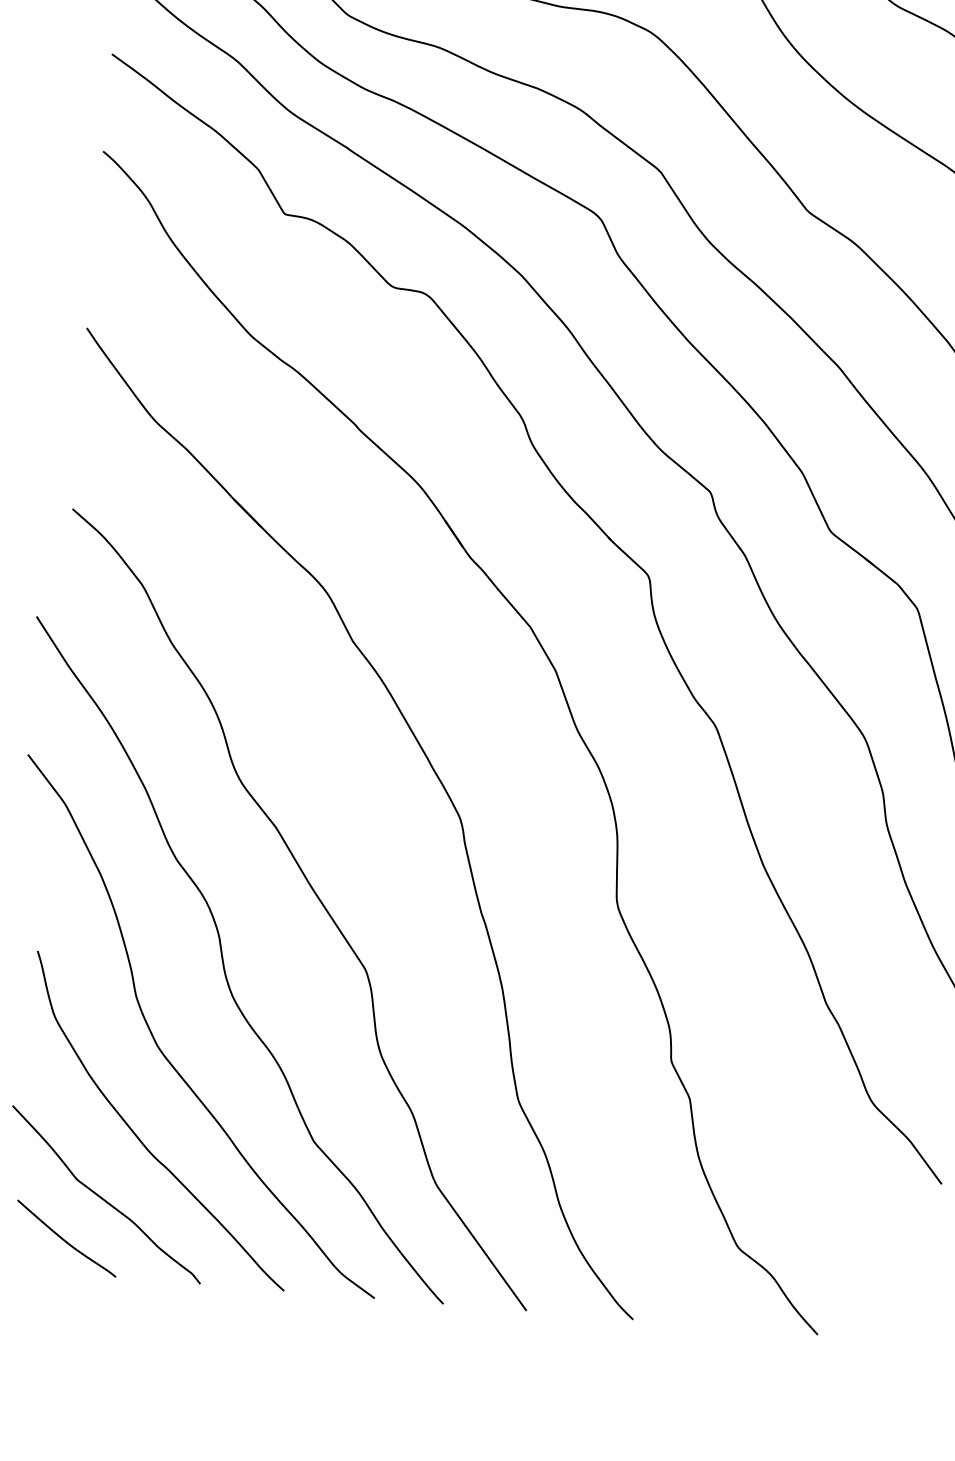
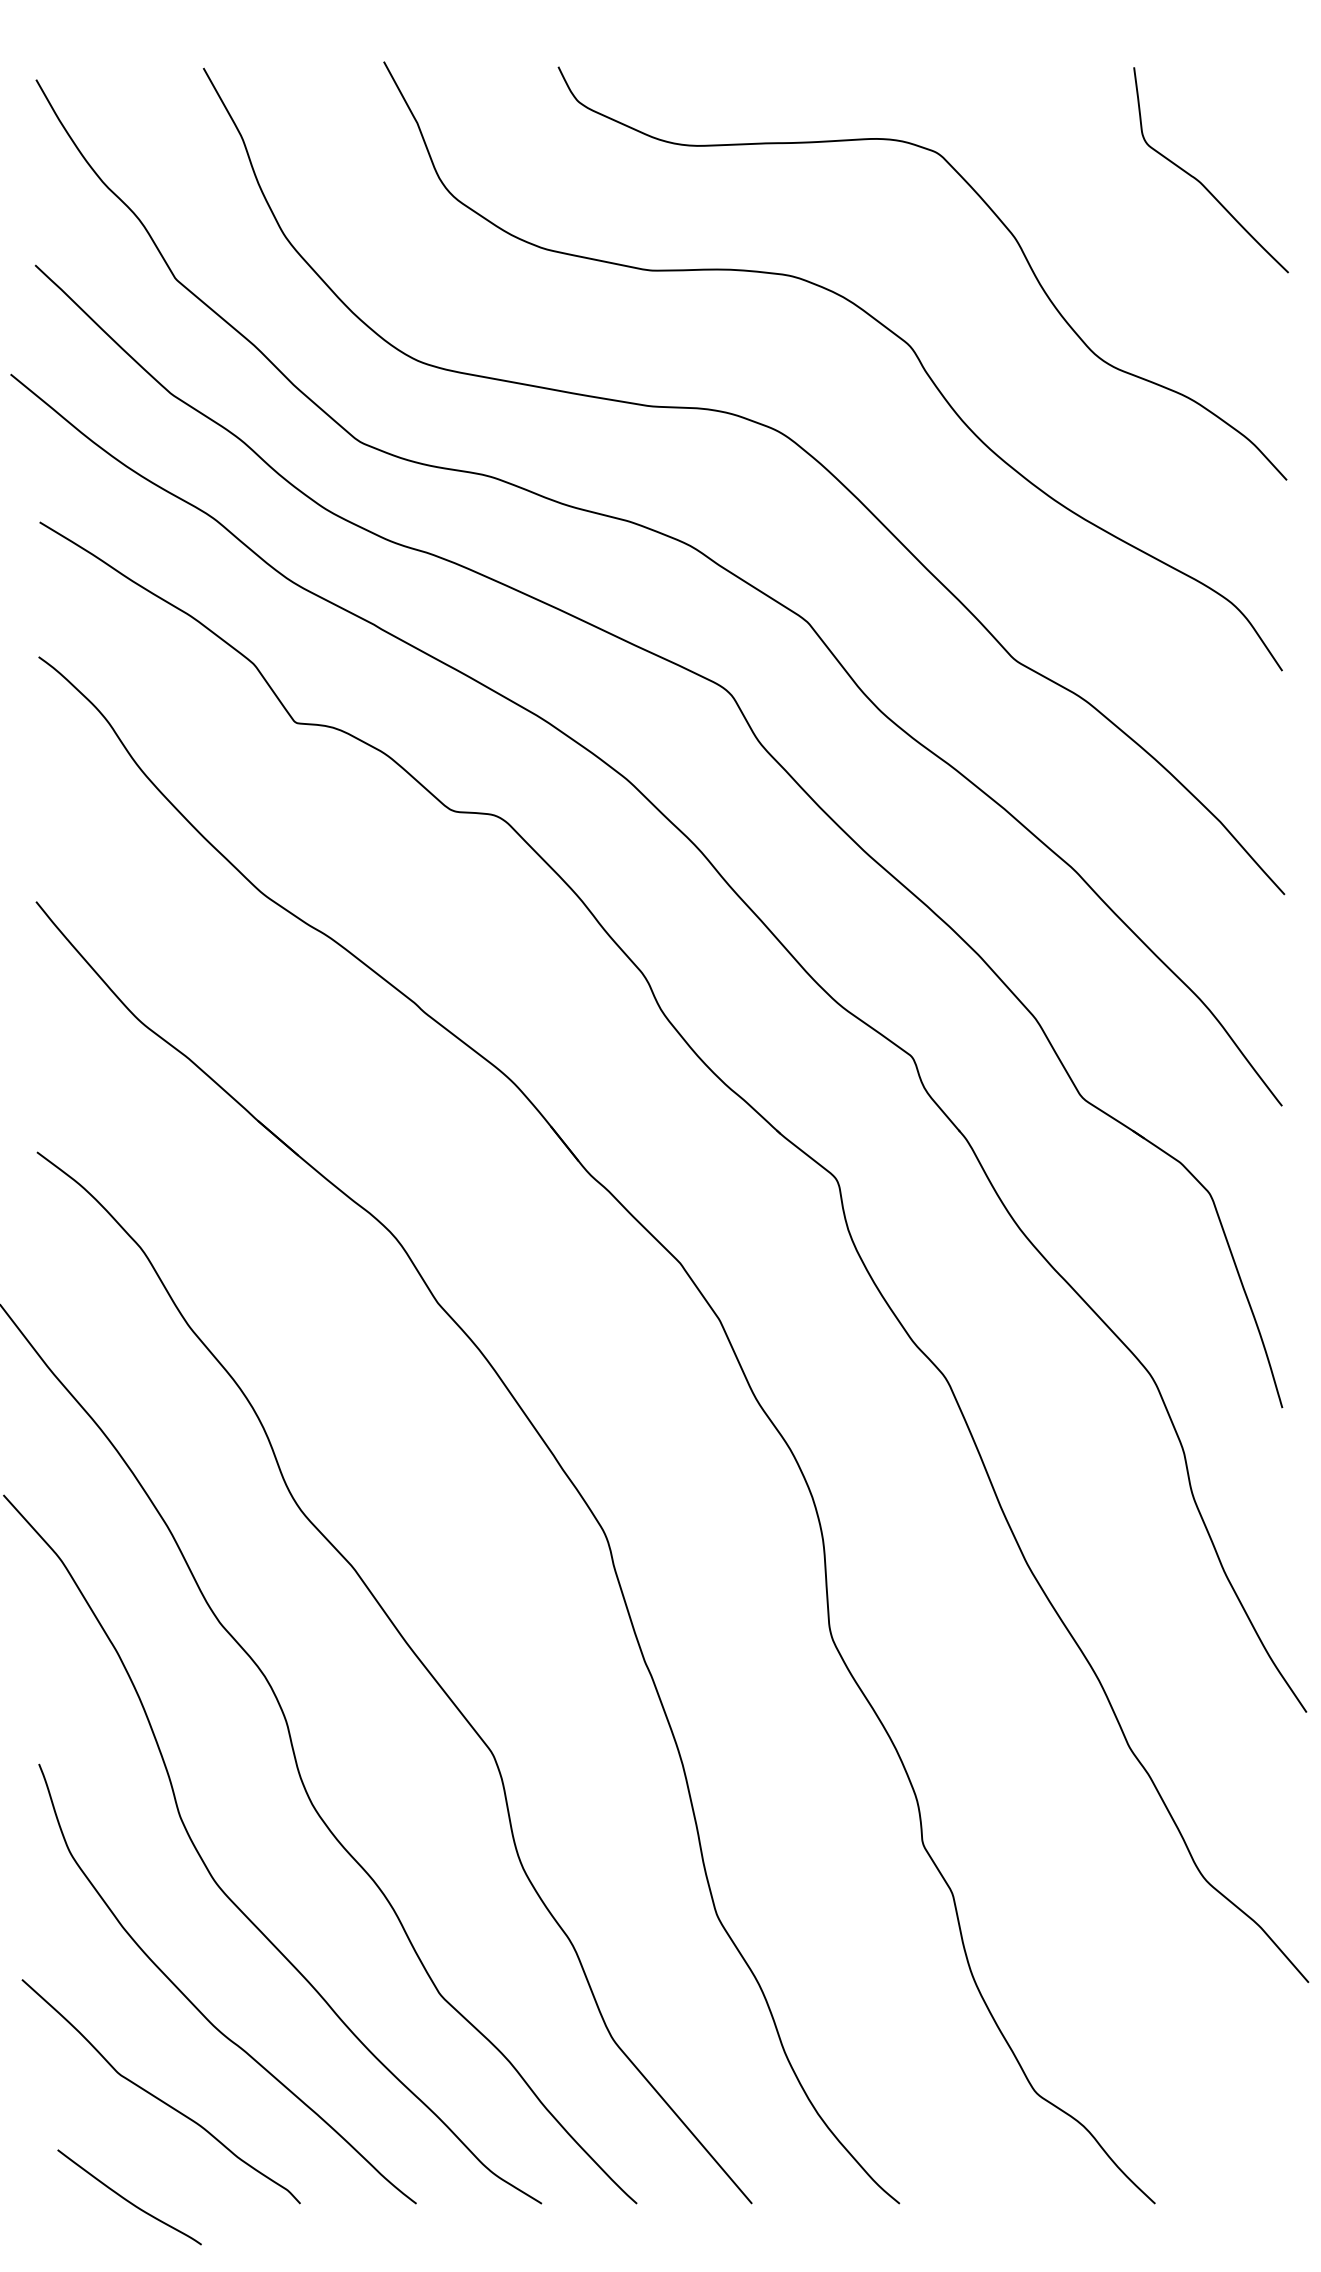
curve: (65, 1240) -> (127, 2199), moved

